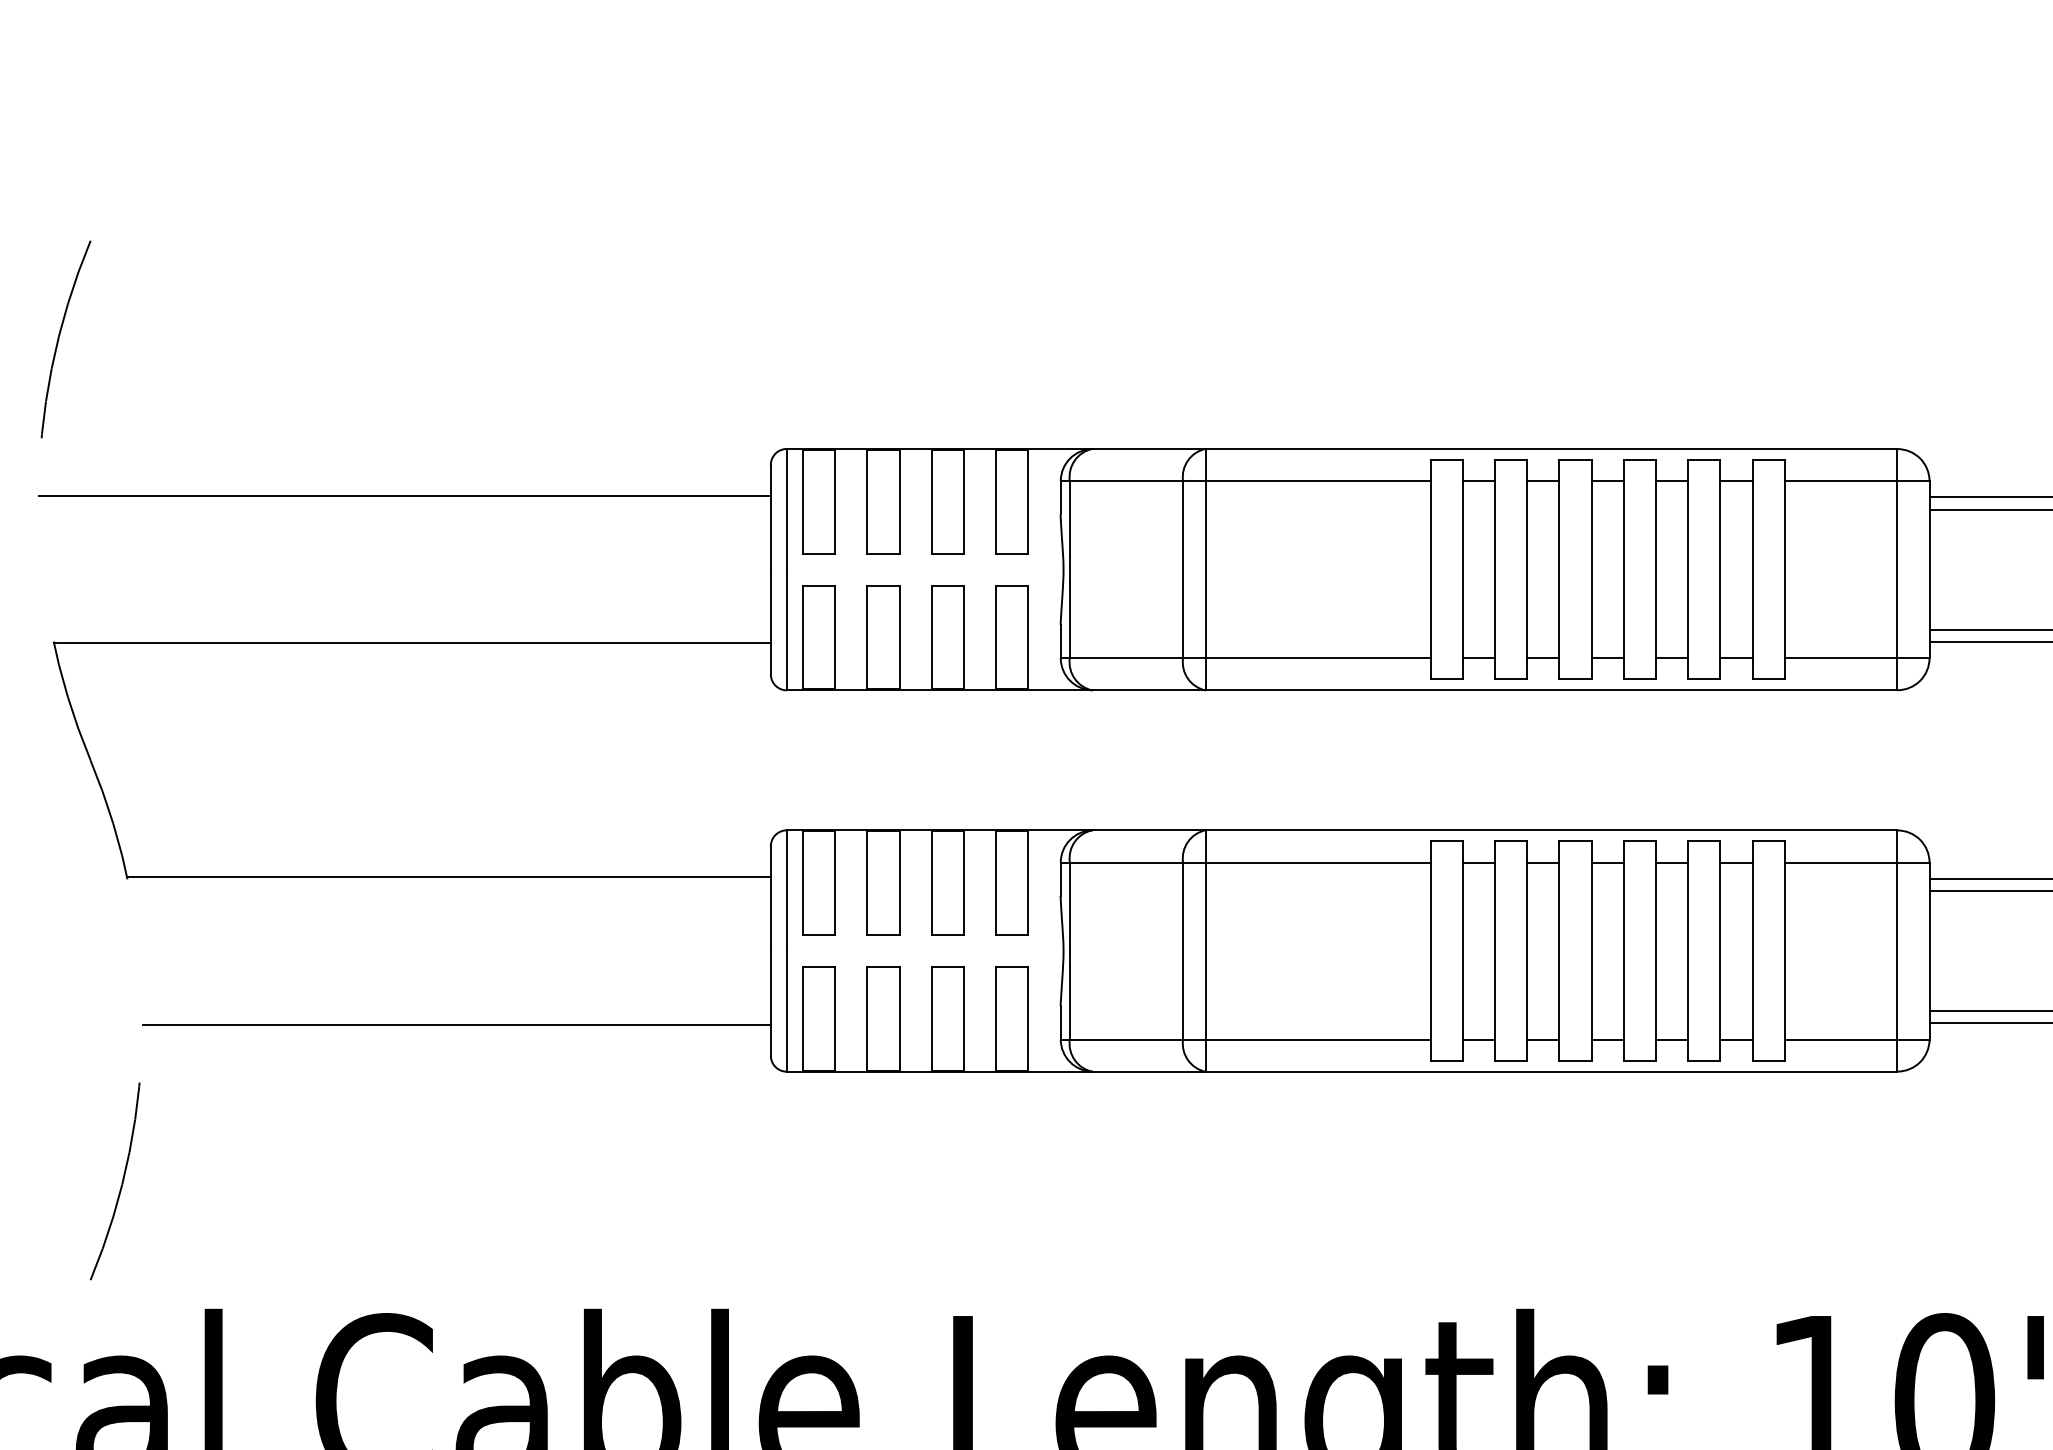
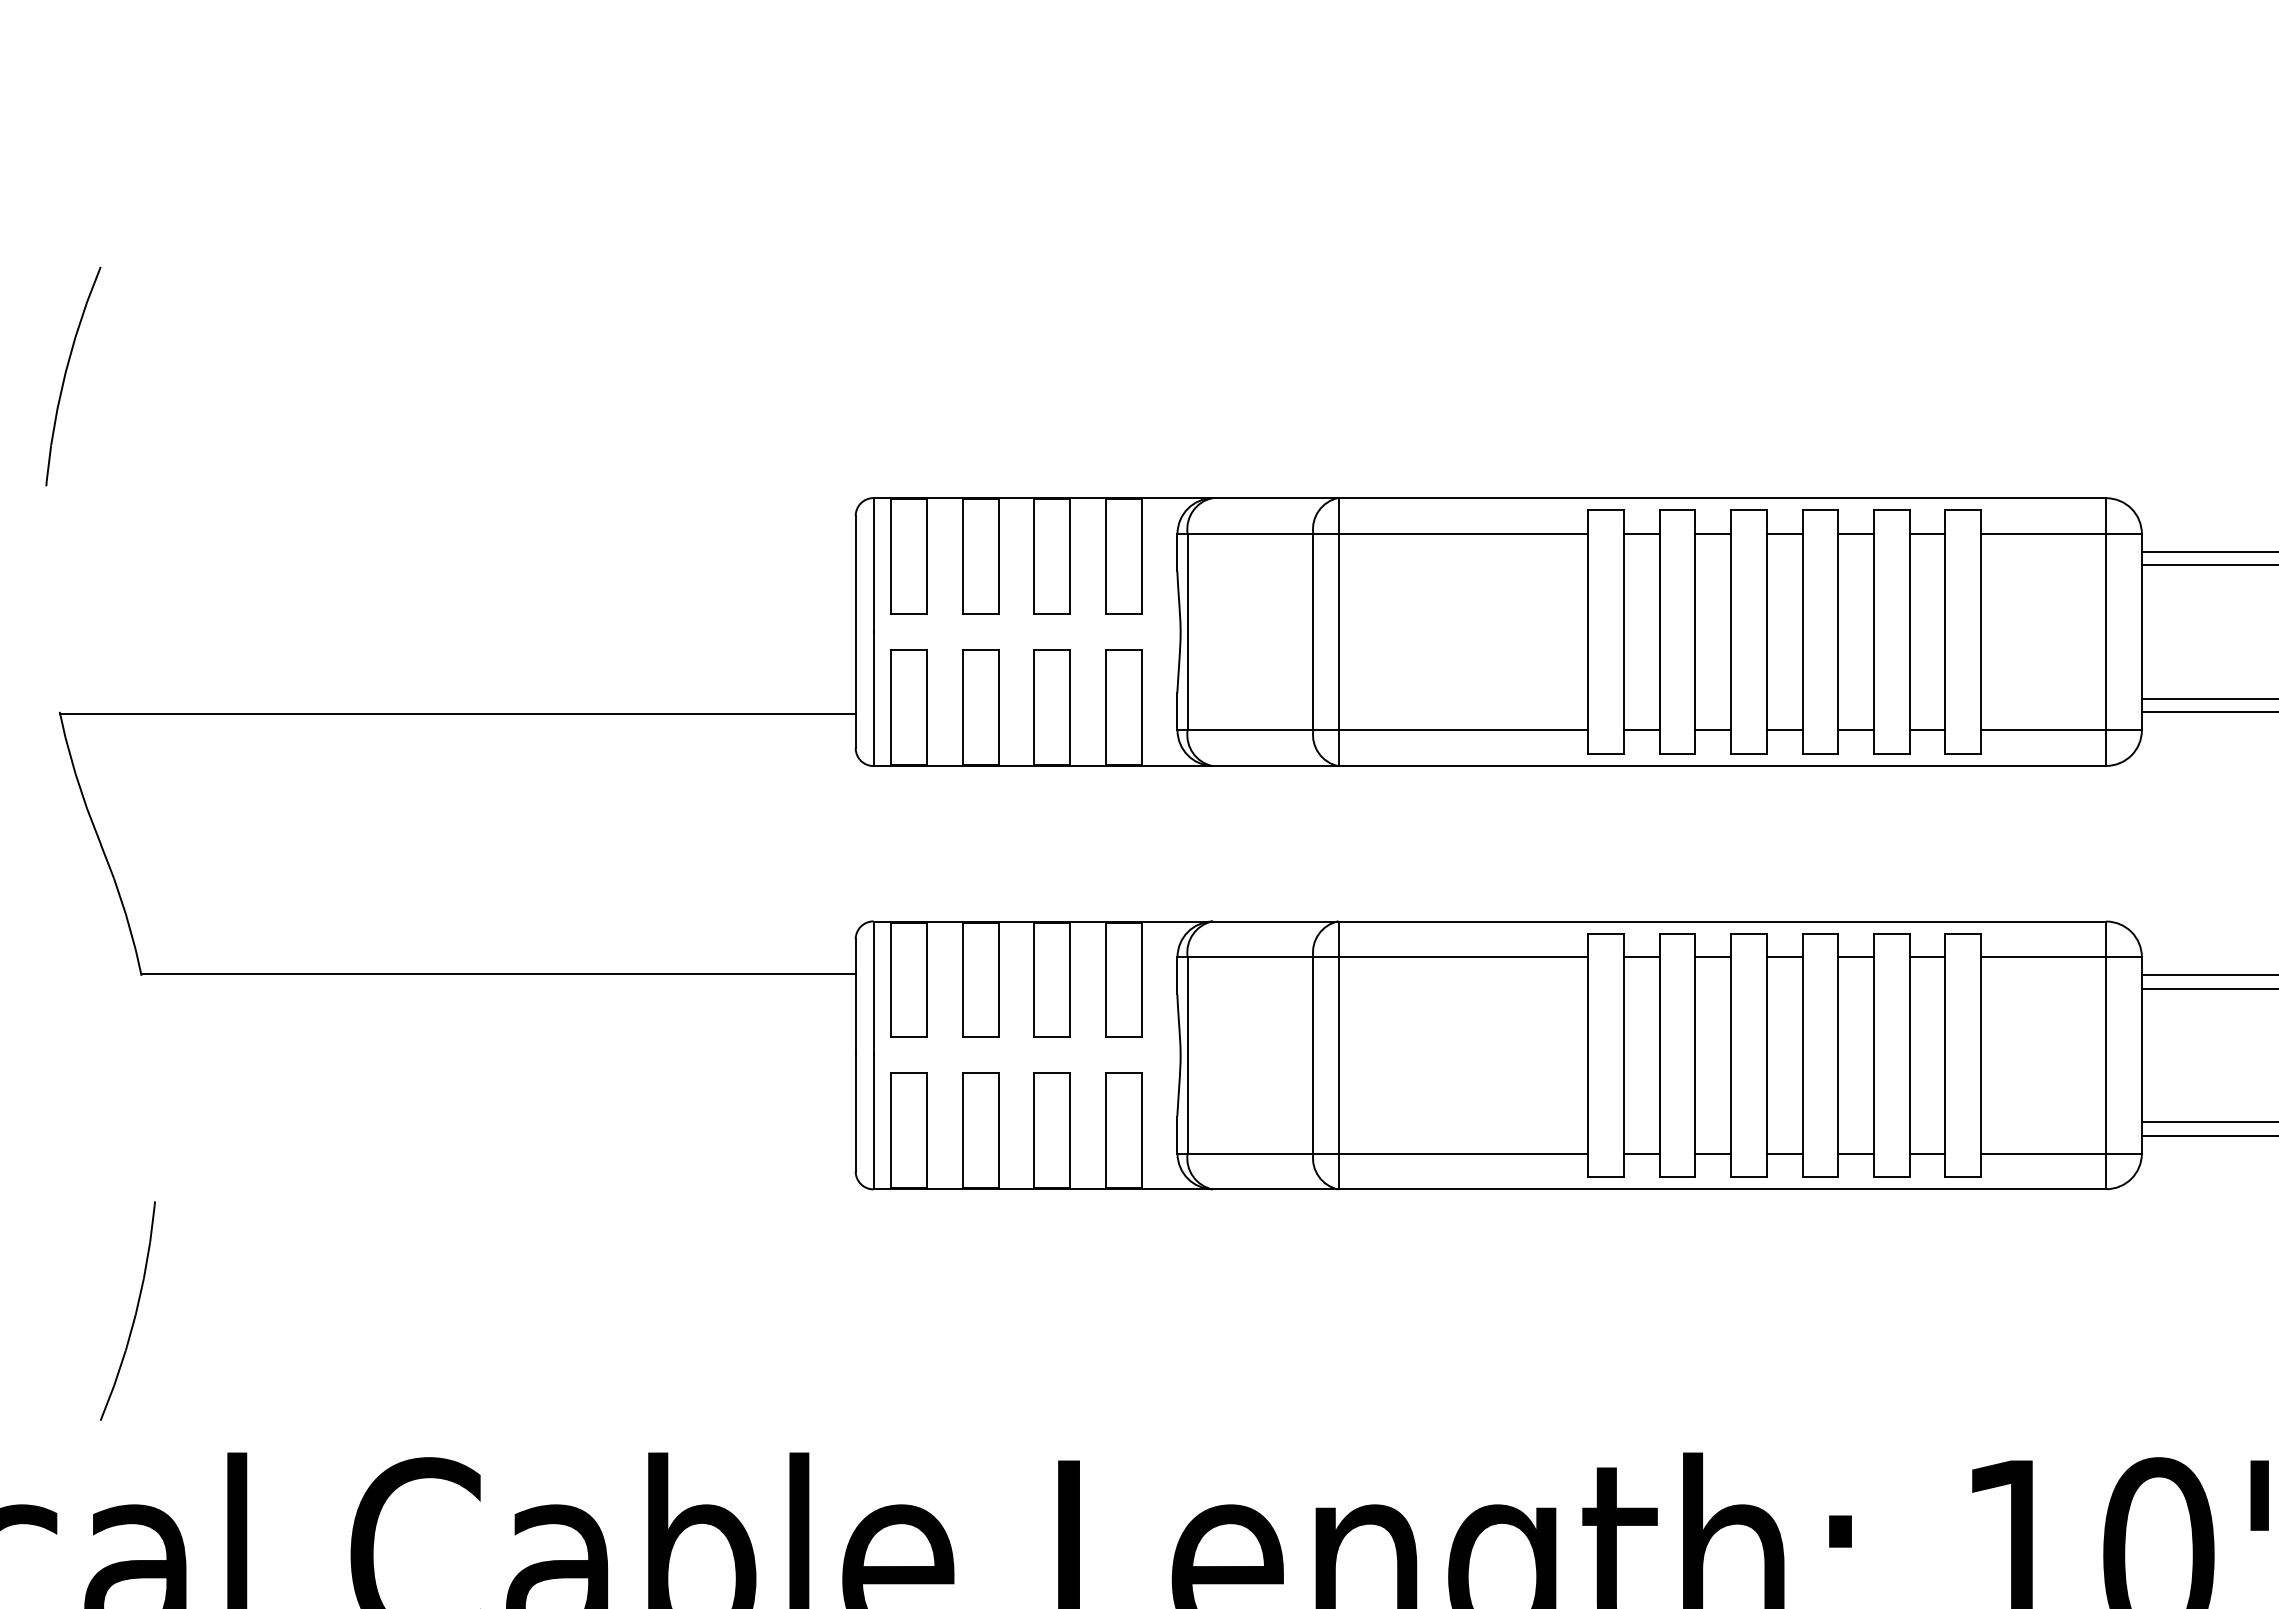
line: (404, 496) -> (449, 550), removed
line: (456, 1024) -> (506, 1137), removed

